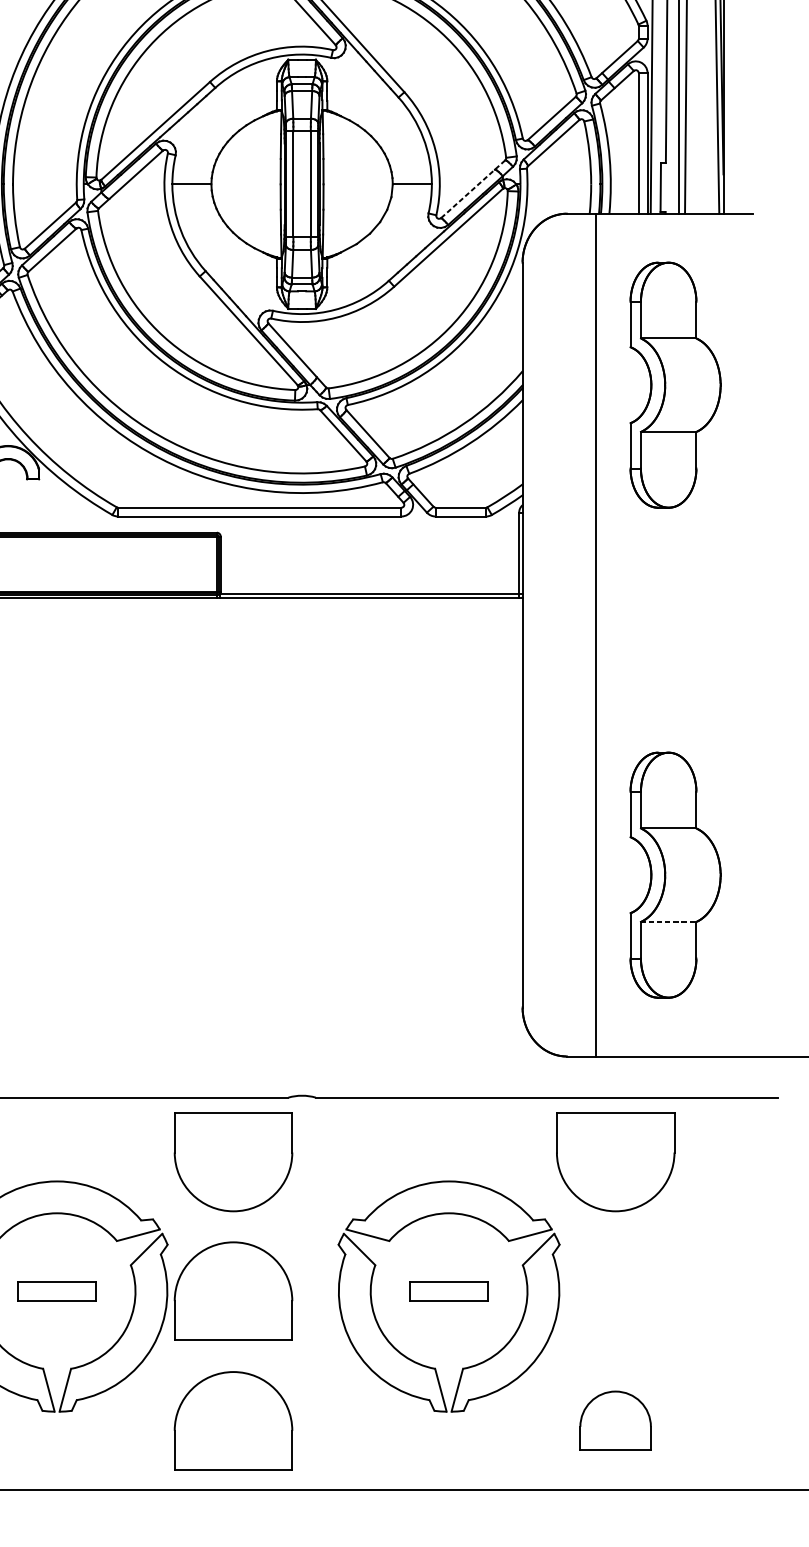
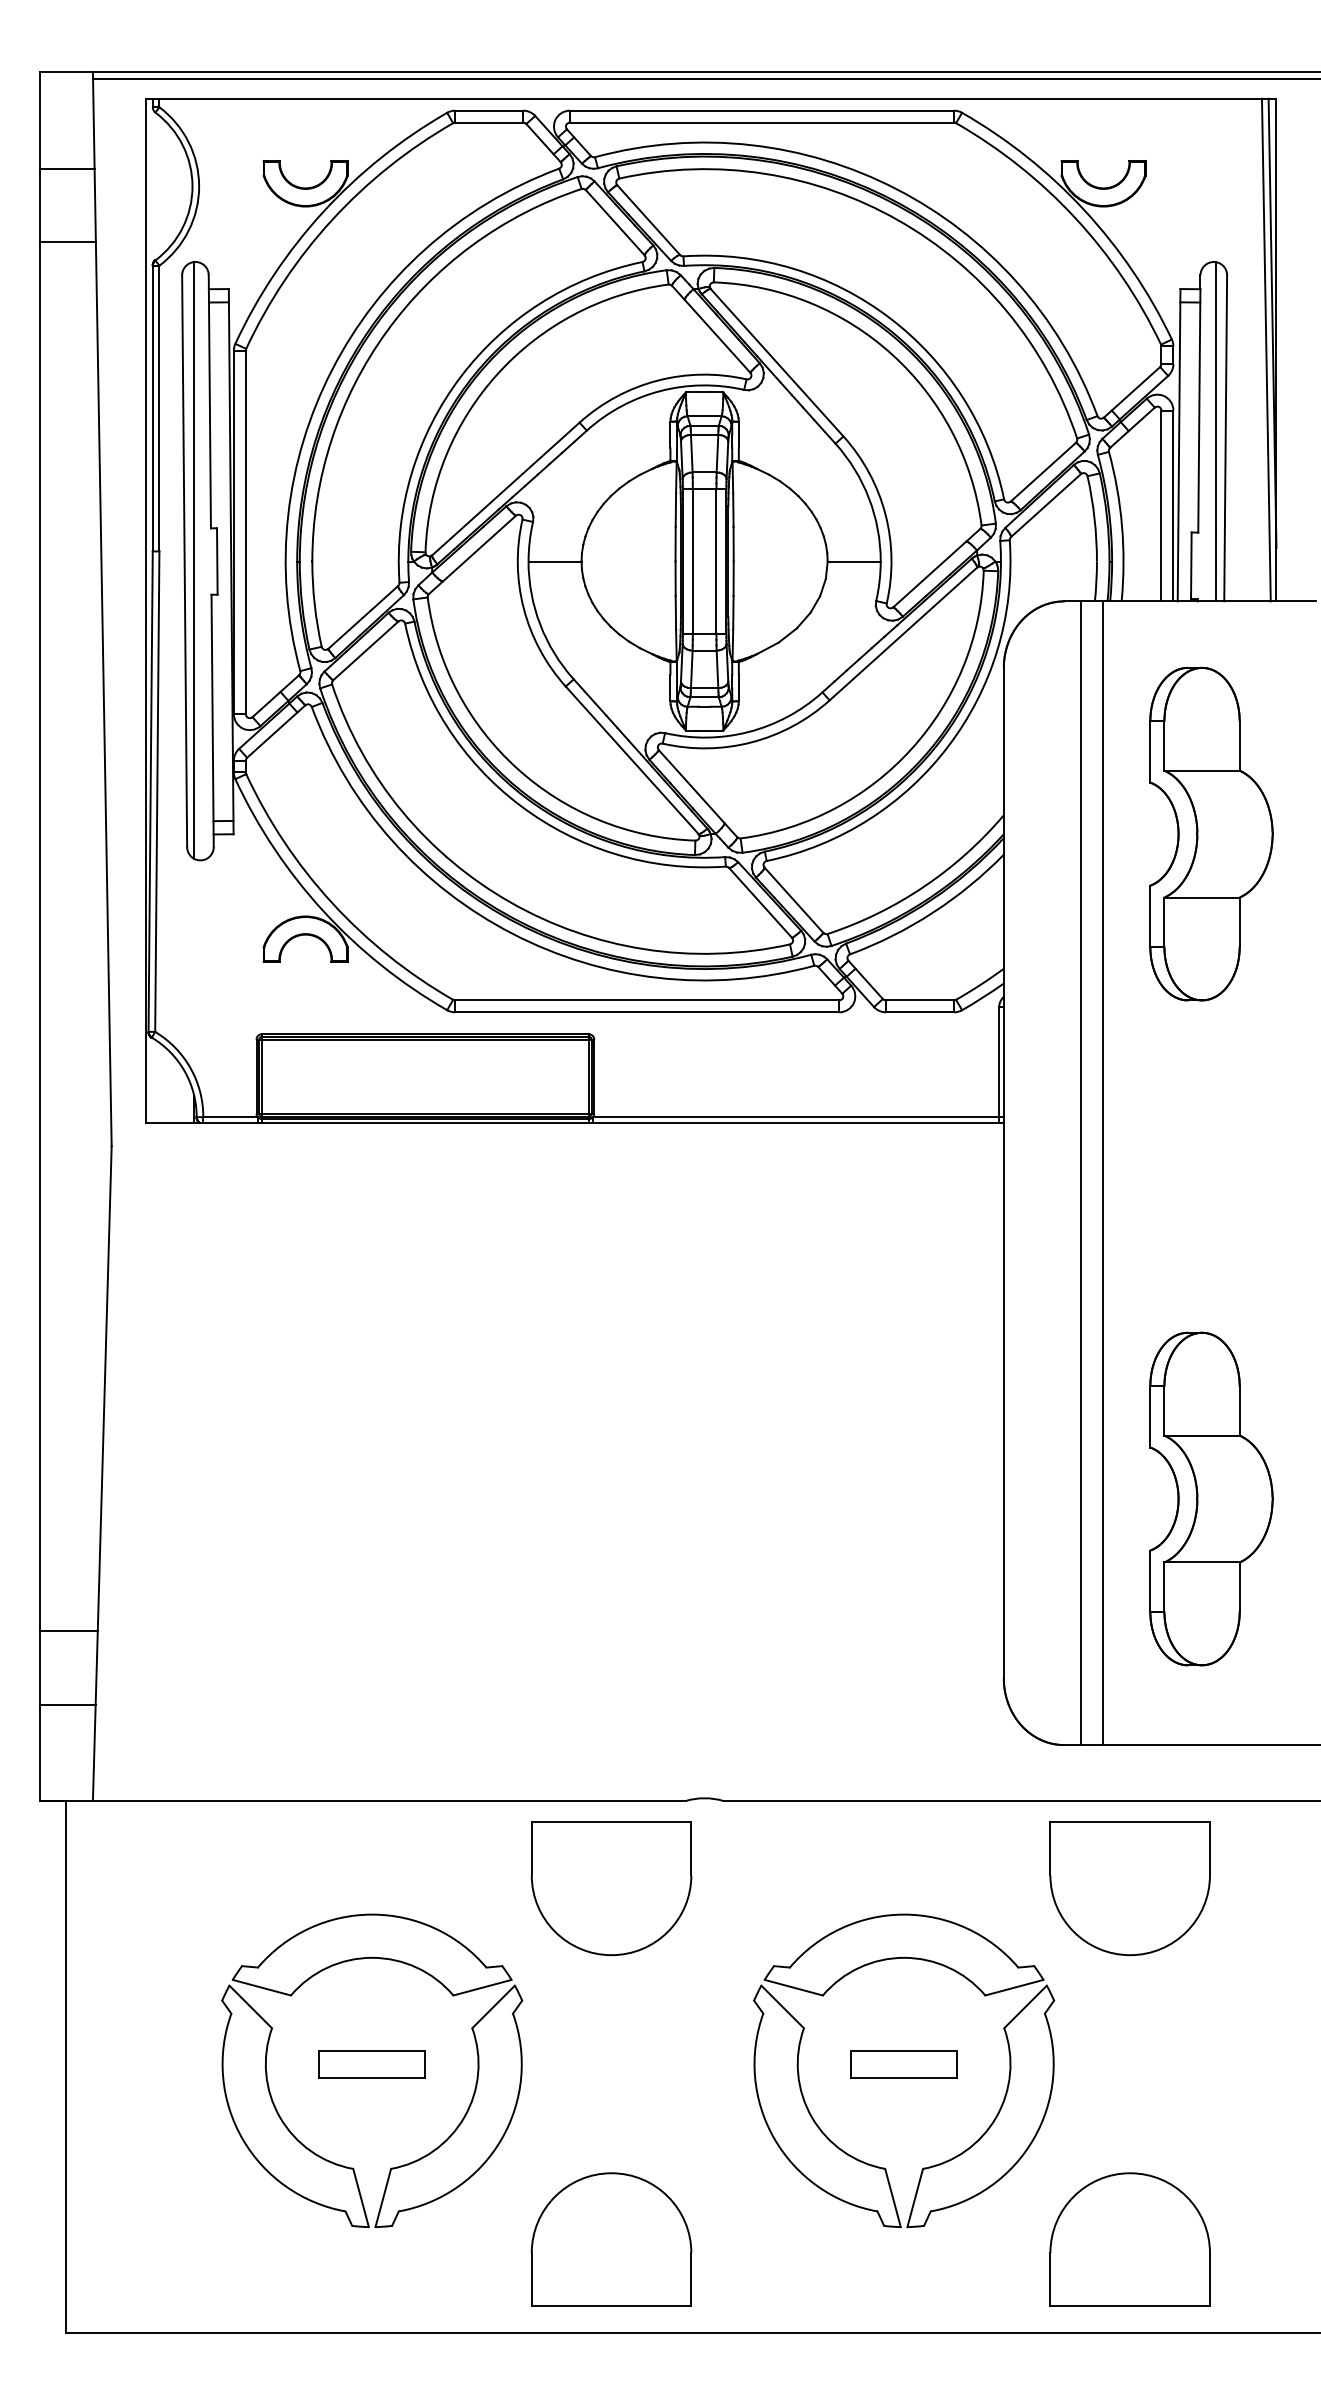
line: (472, 189) -> (936, 568), dashed -> solid
line: (579, 635) -> (1080, 1173), added
line: (668, 921) -> (1202, 1562), dashed -> solid
part: (233, 1291) -> (611, 2063), removed
part: (615, 1420) -> (1129, 2239), size x1.67

